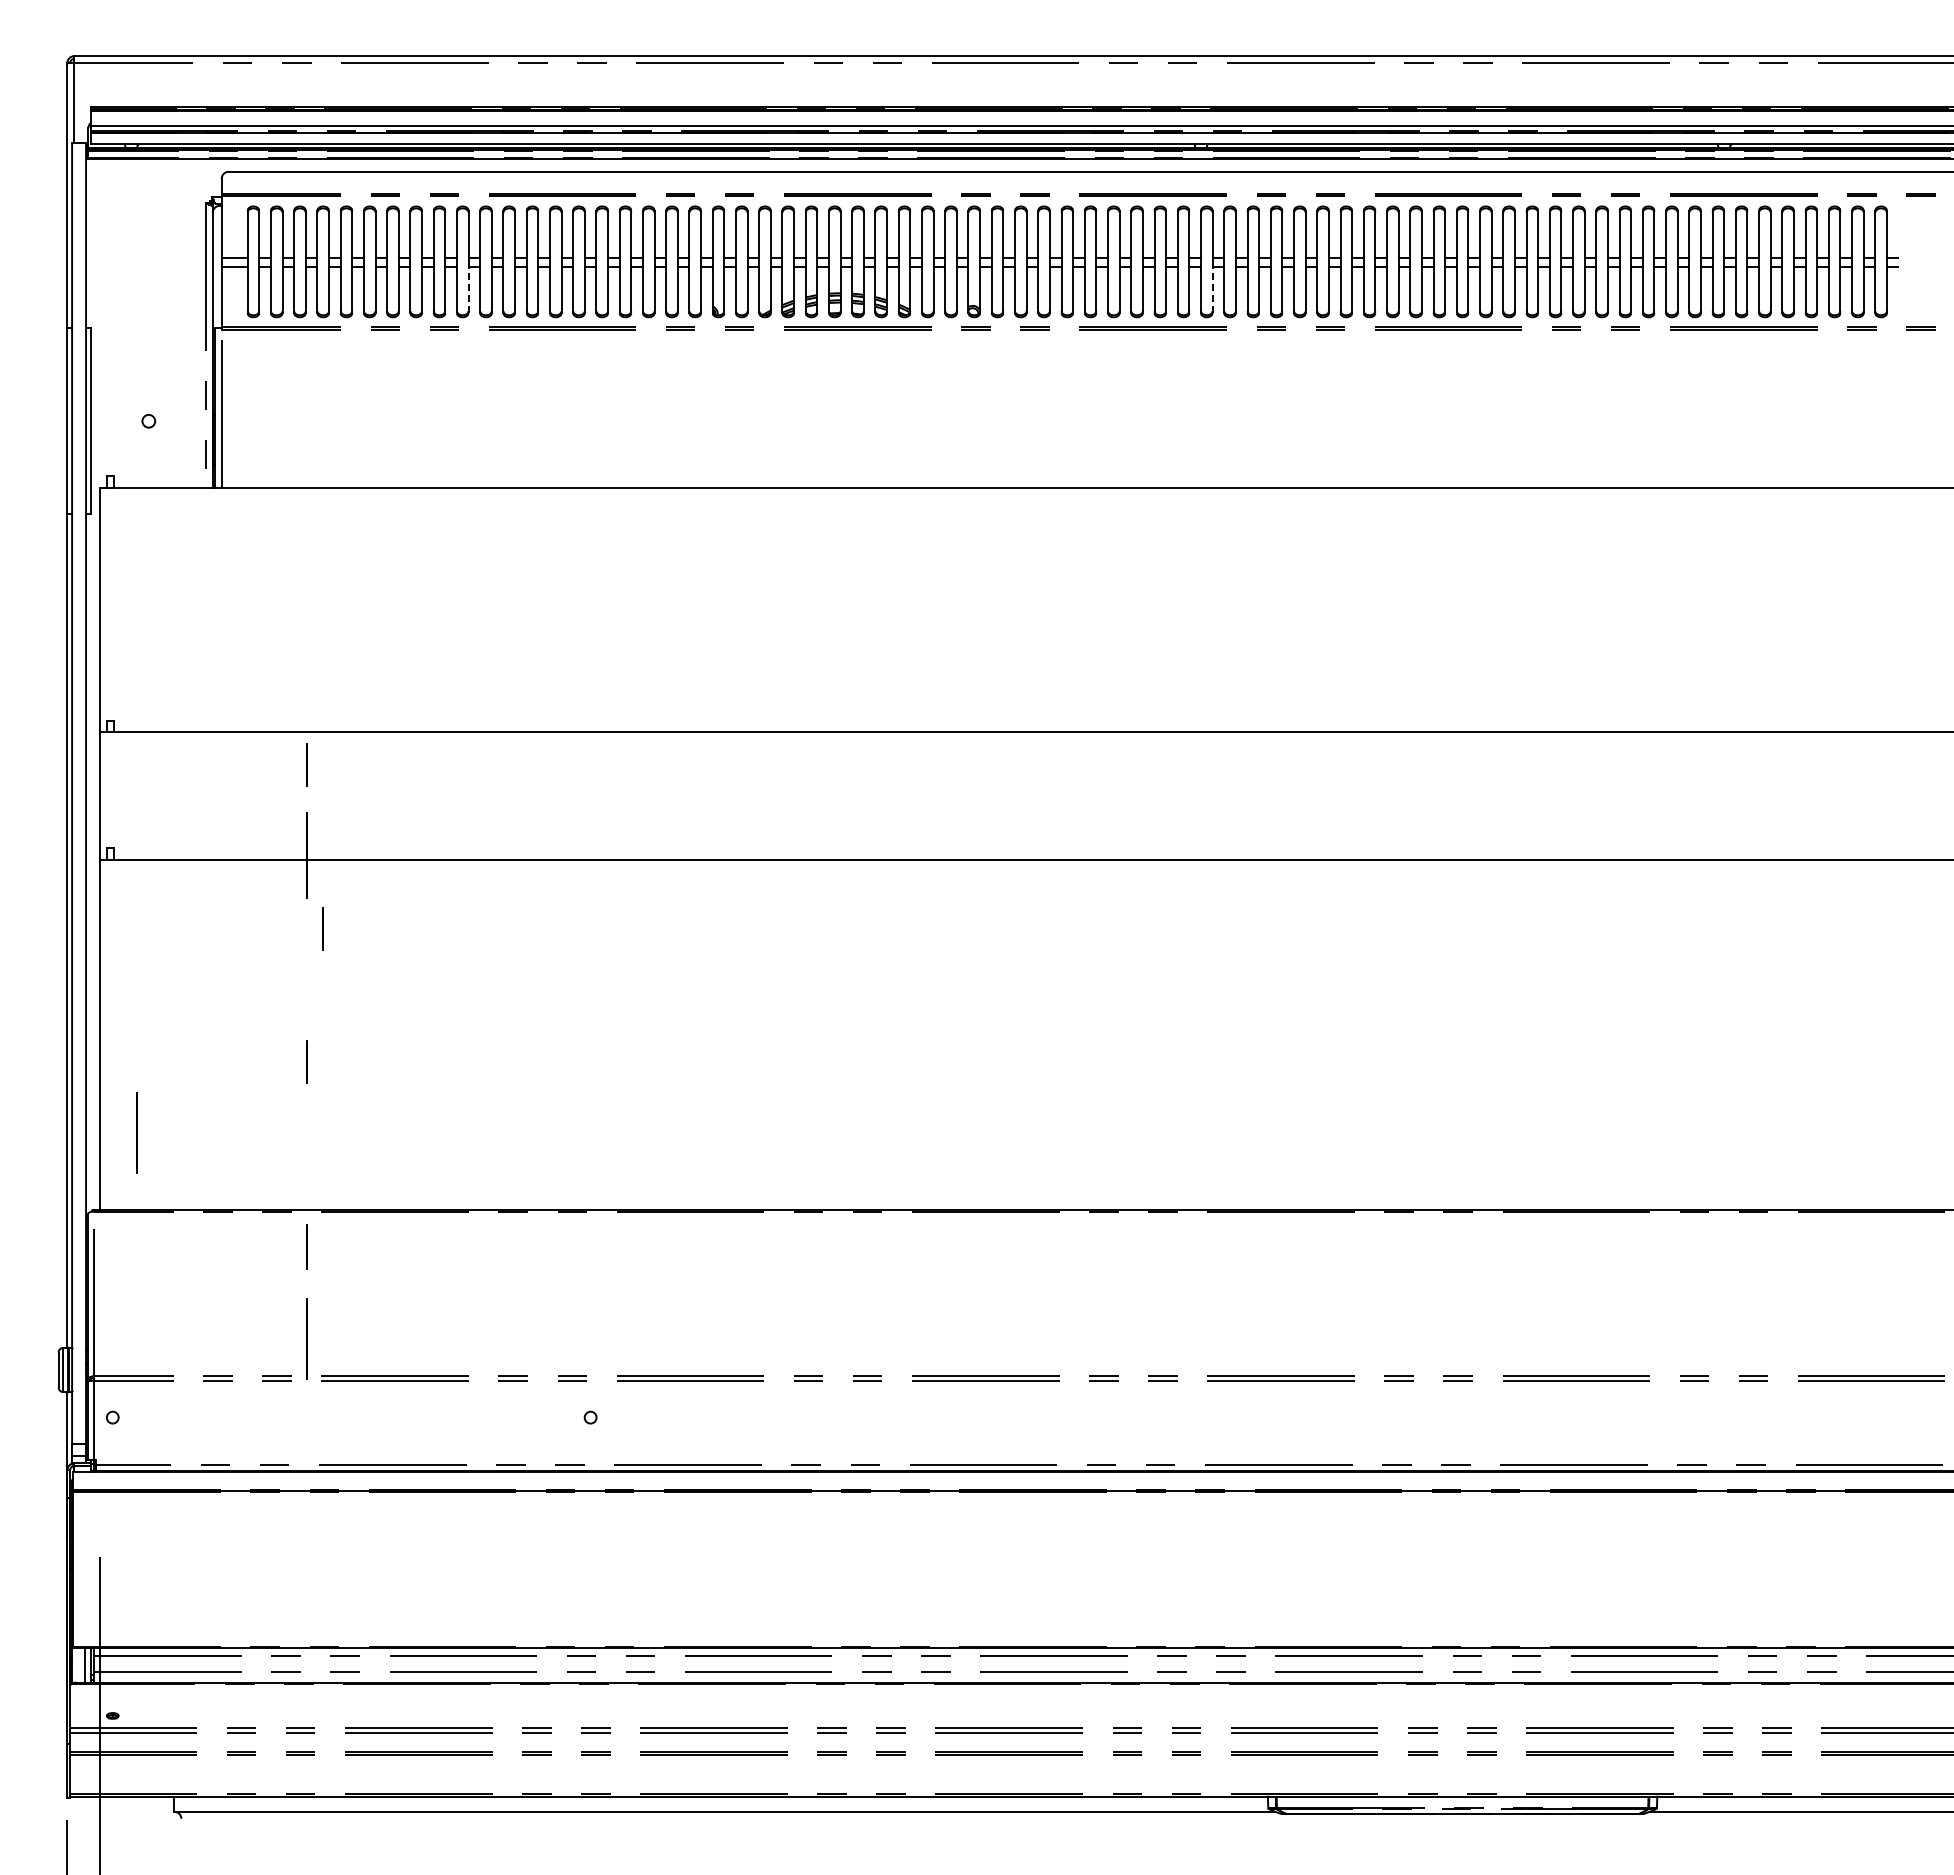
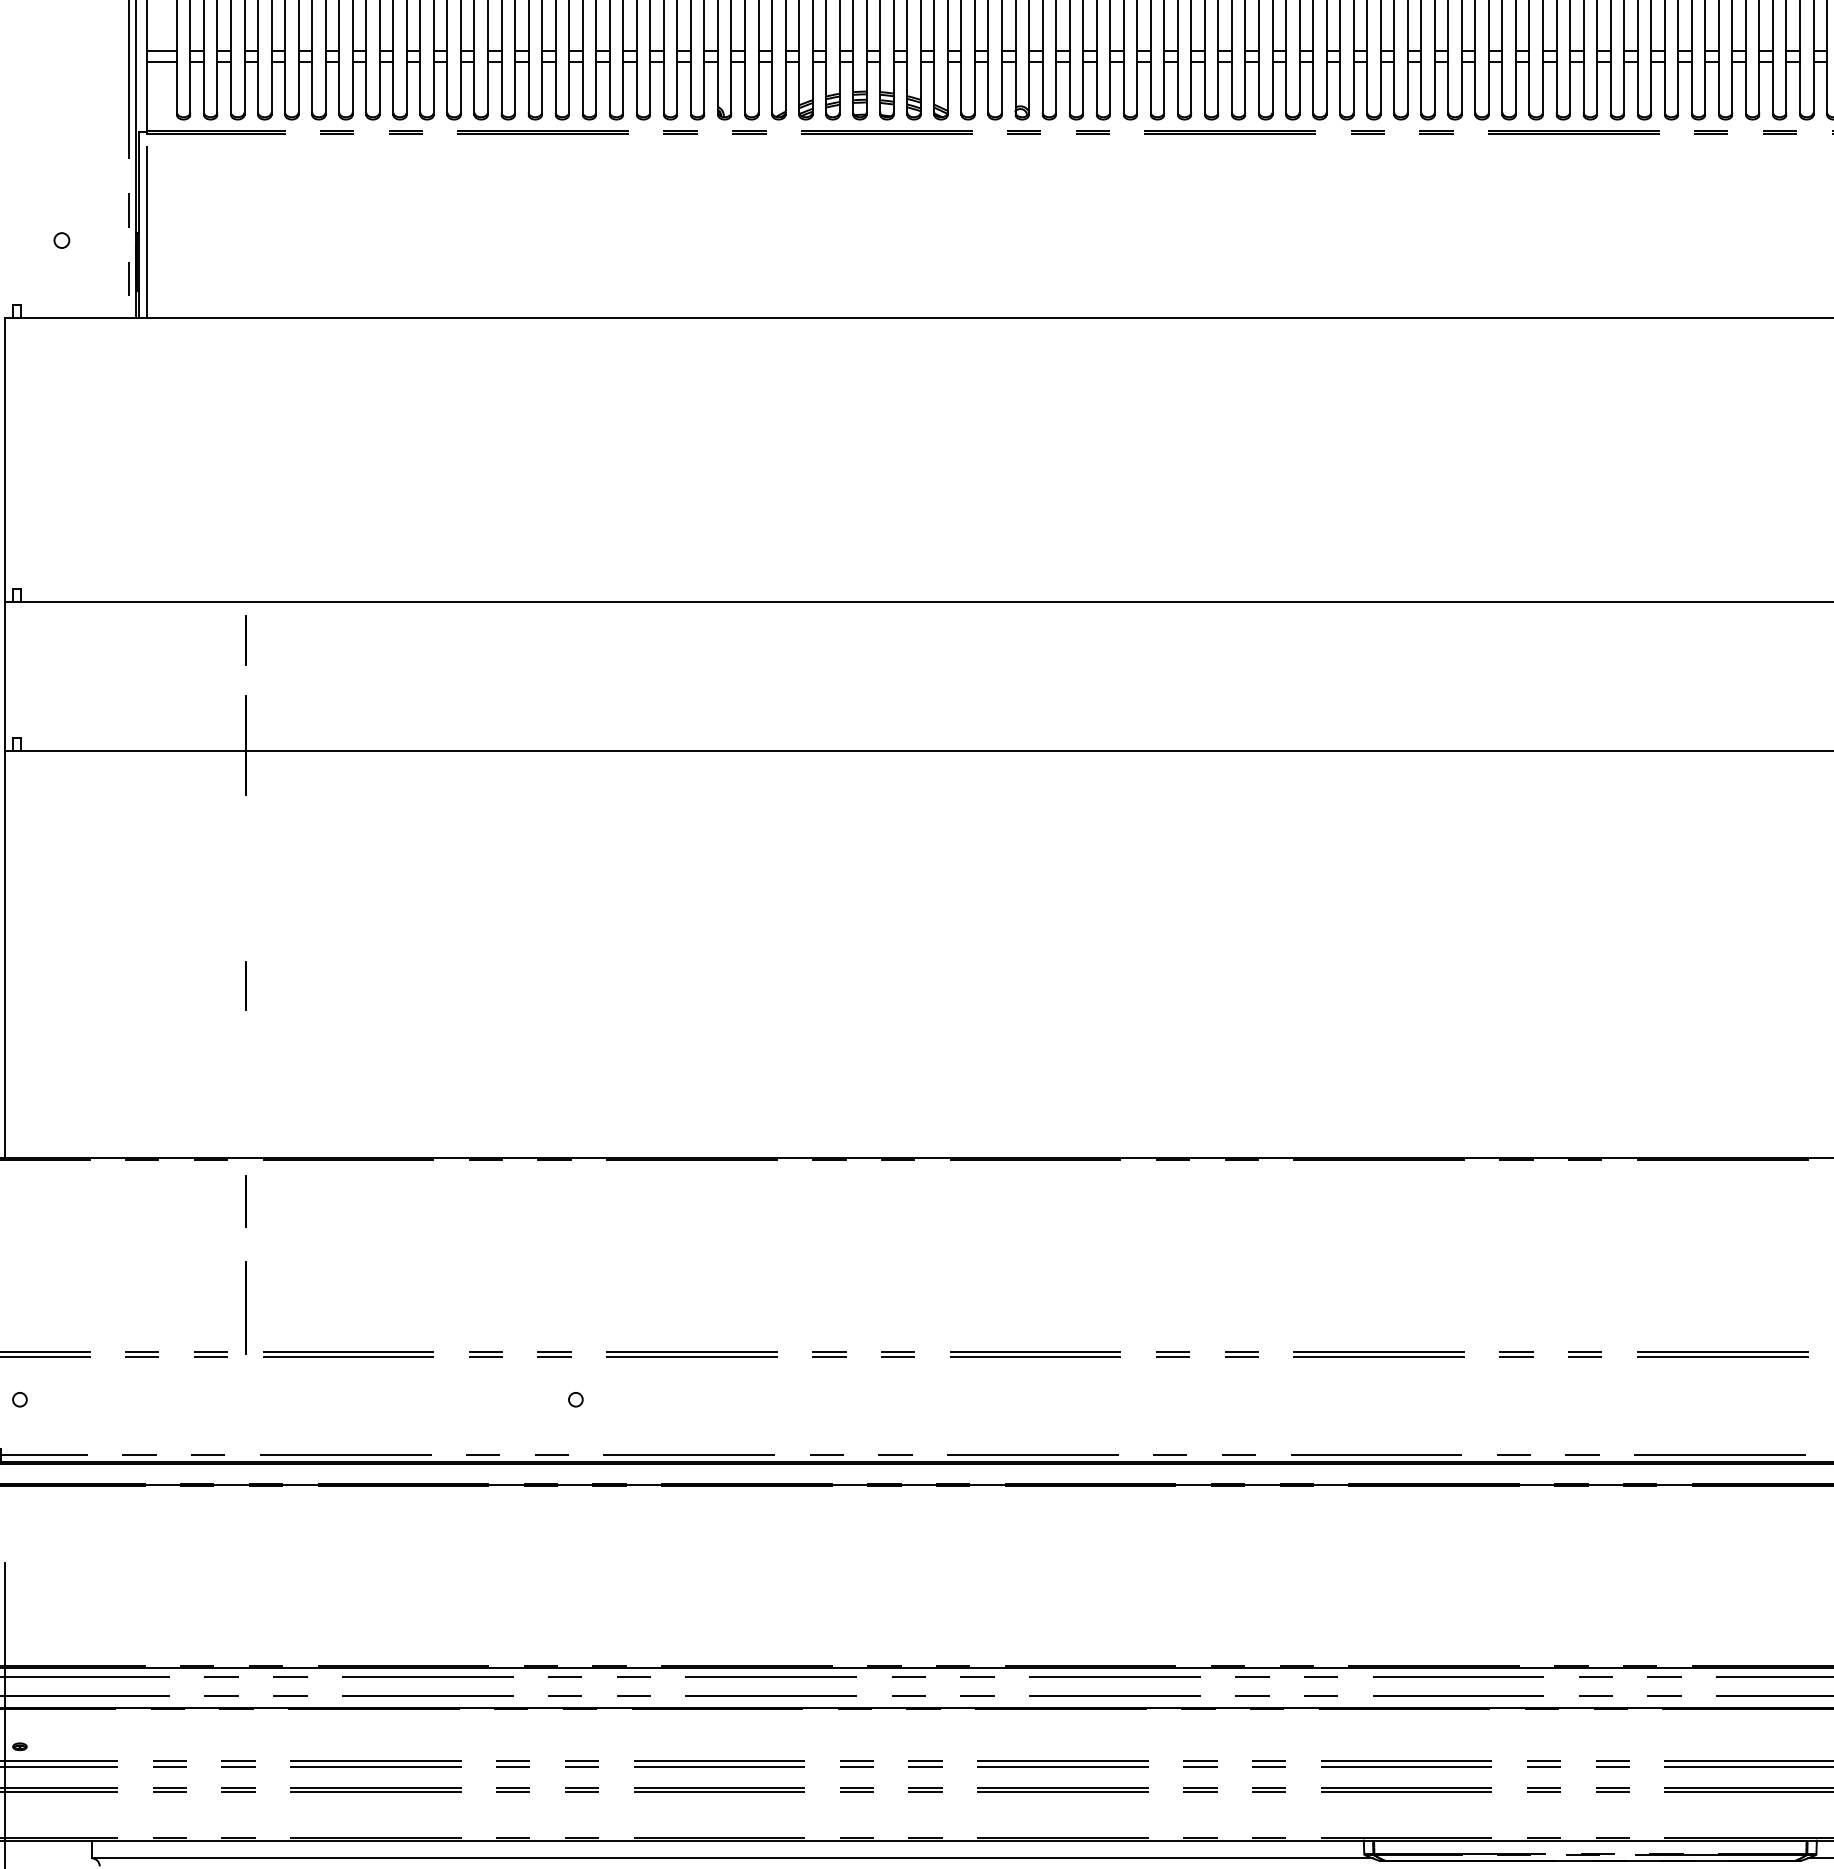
line: (468, 290) -> (433, 88), dashed -> solid
line: (1212, 290) -> (1299, 88), dashed -> solid
line: (322, 928) -> (263, 830), removed
line: (136, 1132) -> (47, 1068), removed

